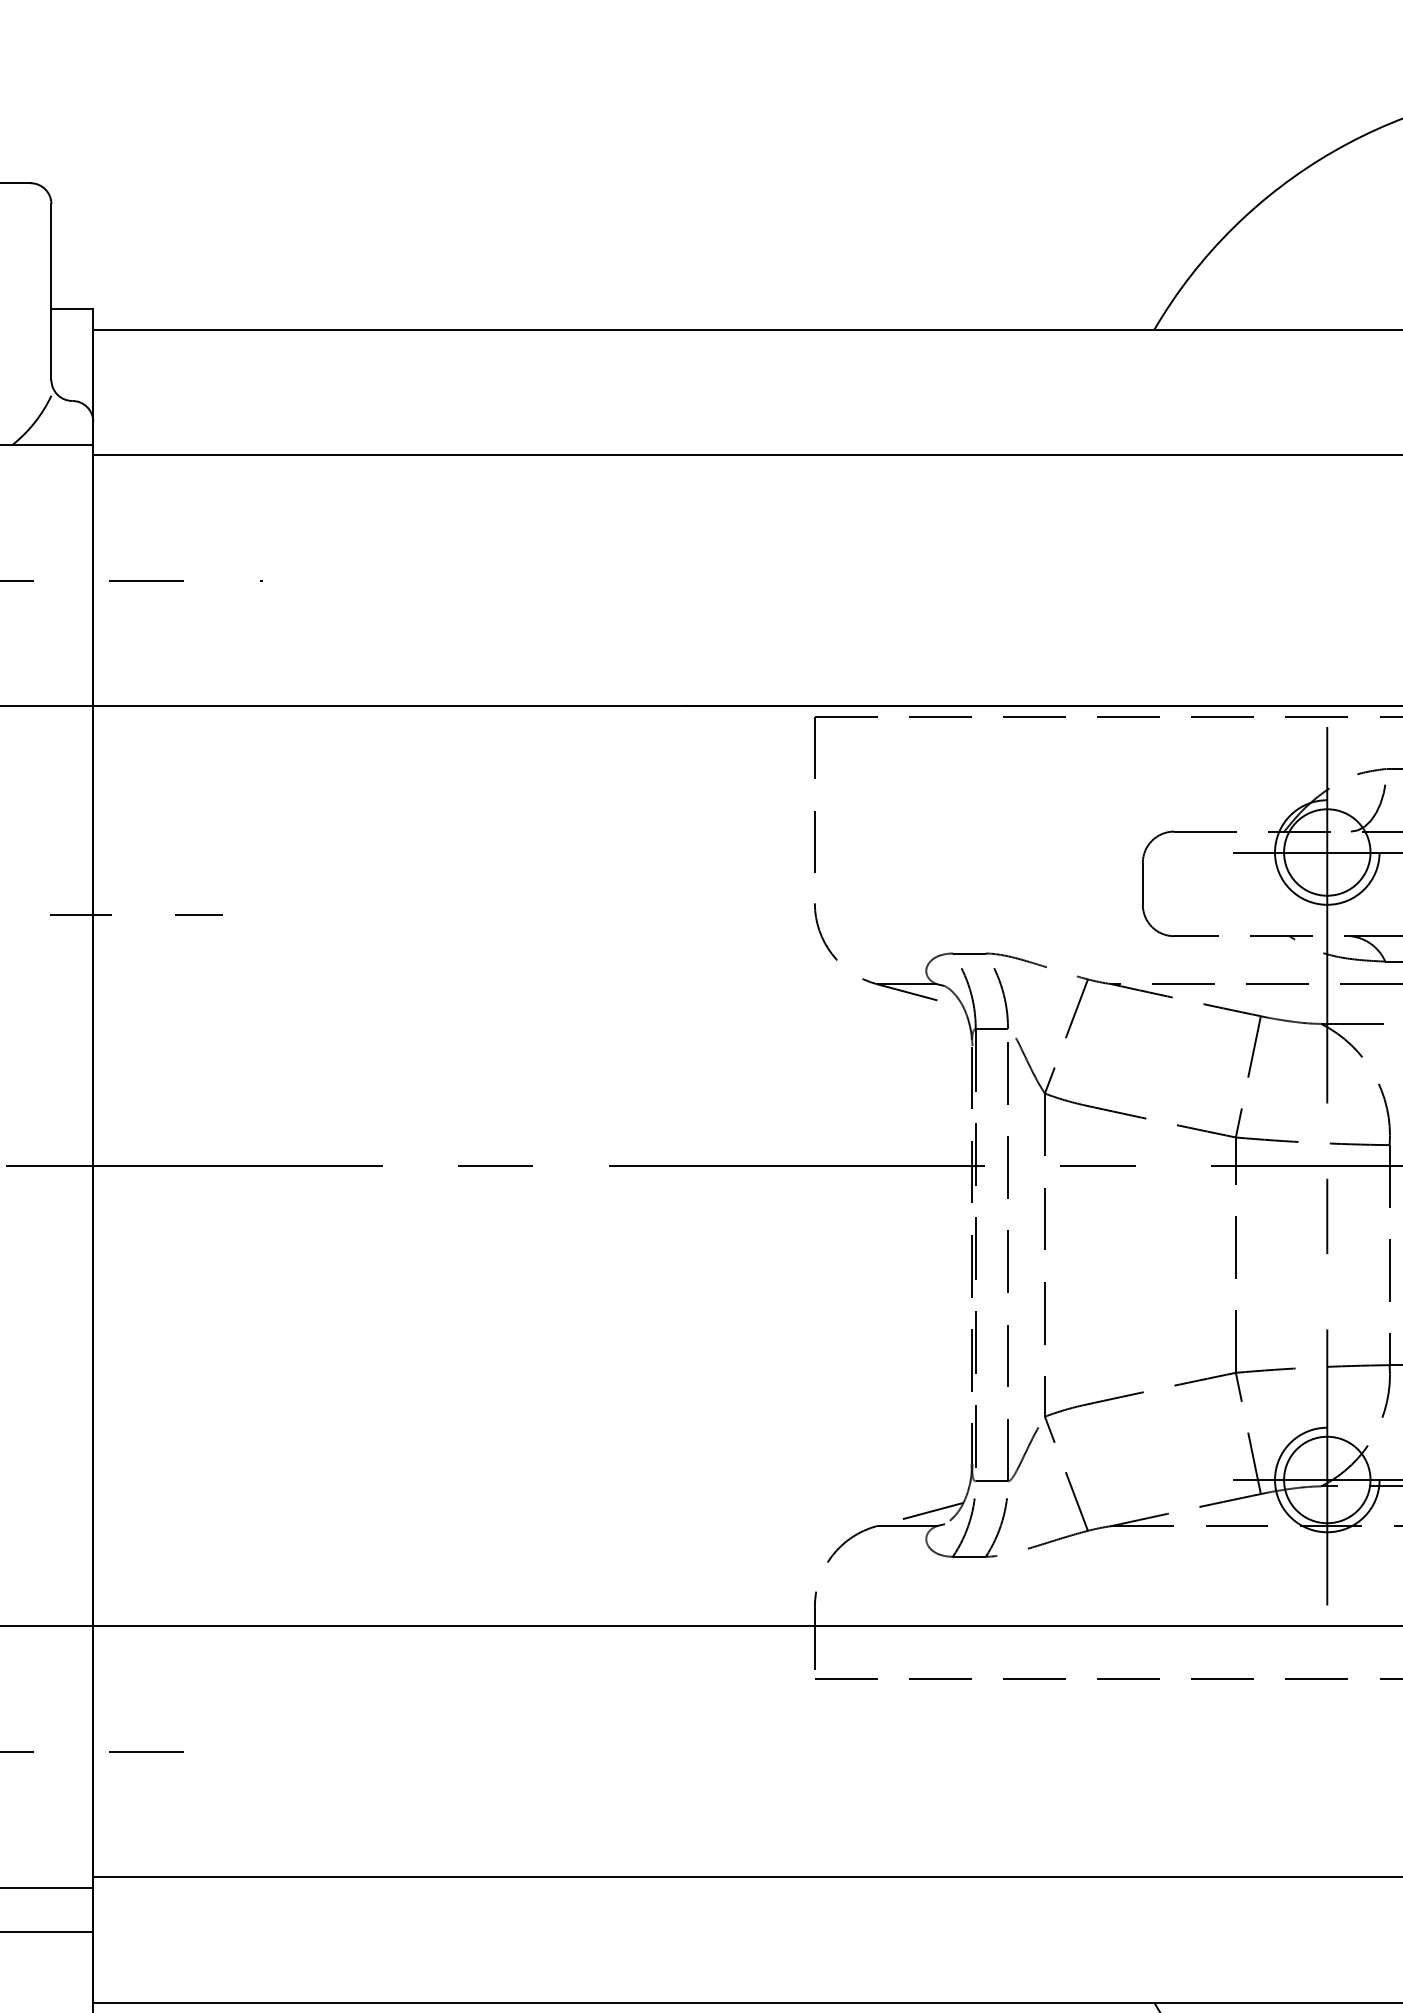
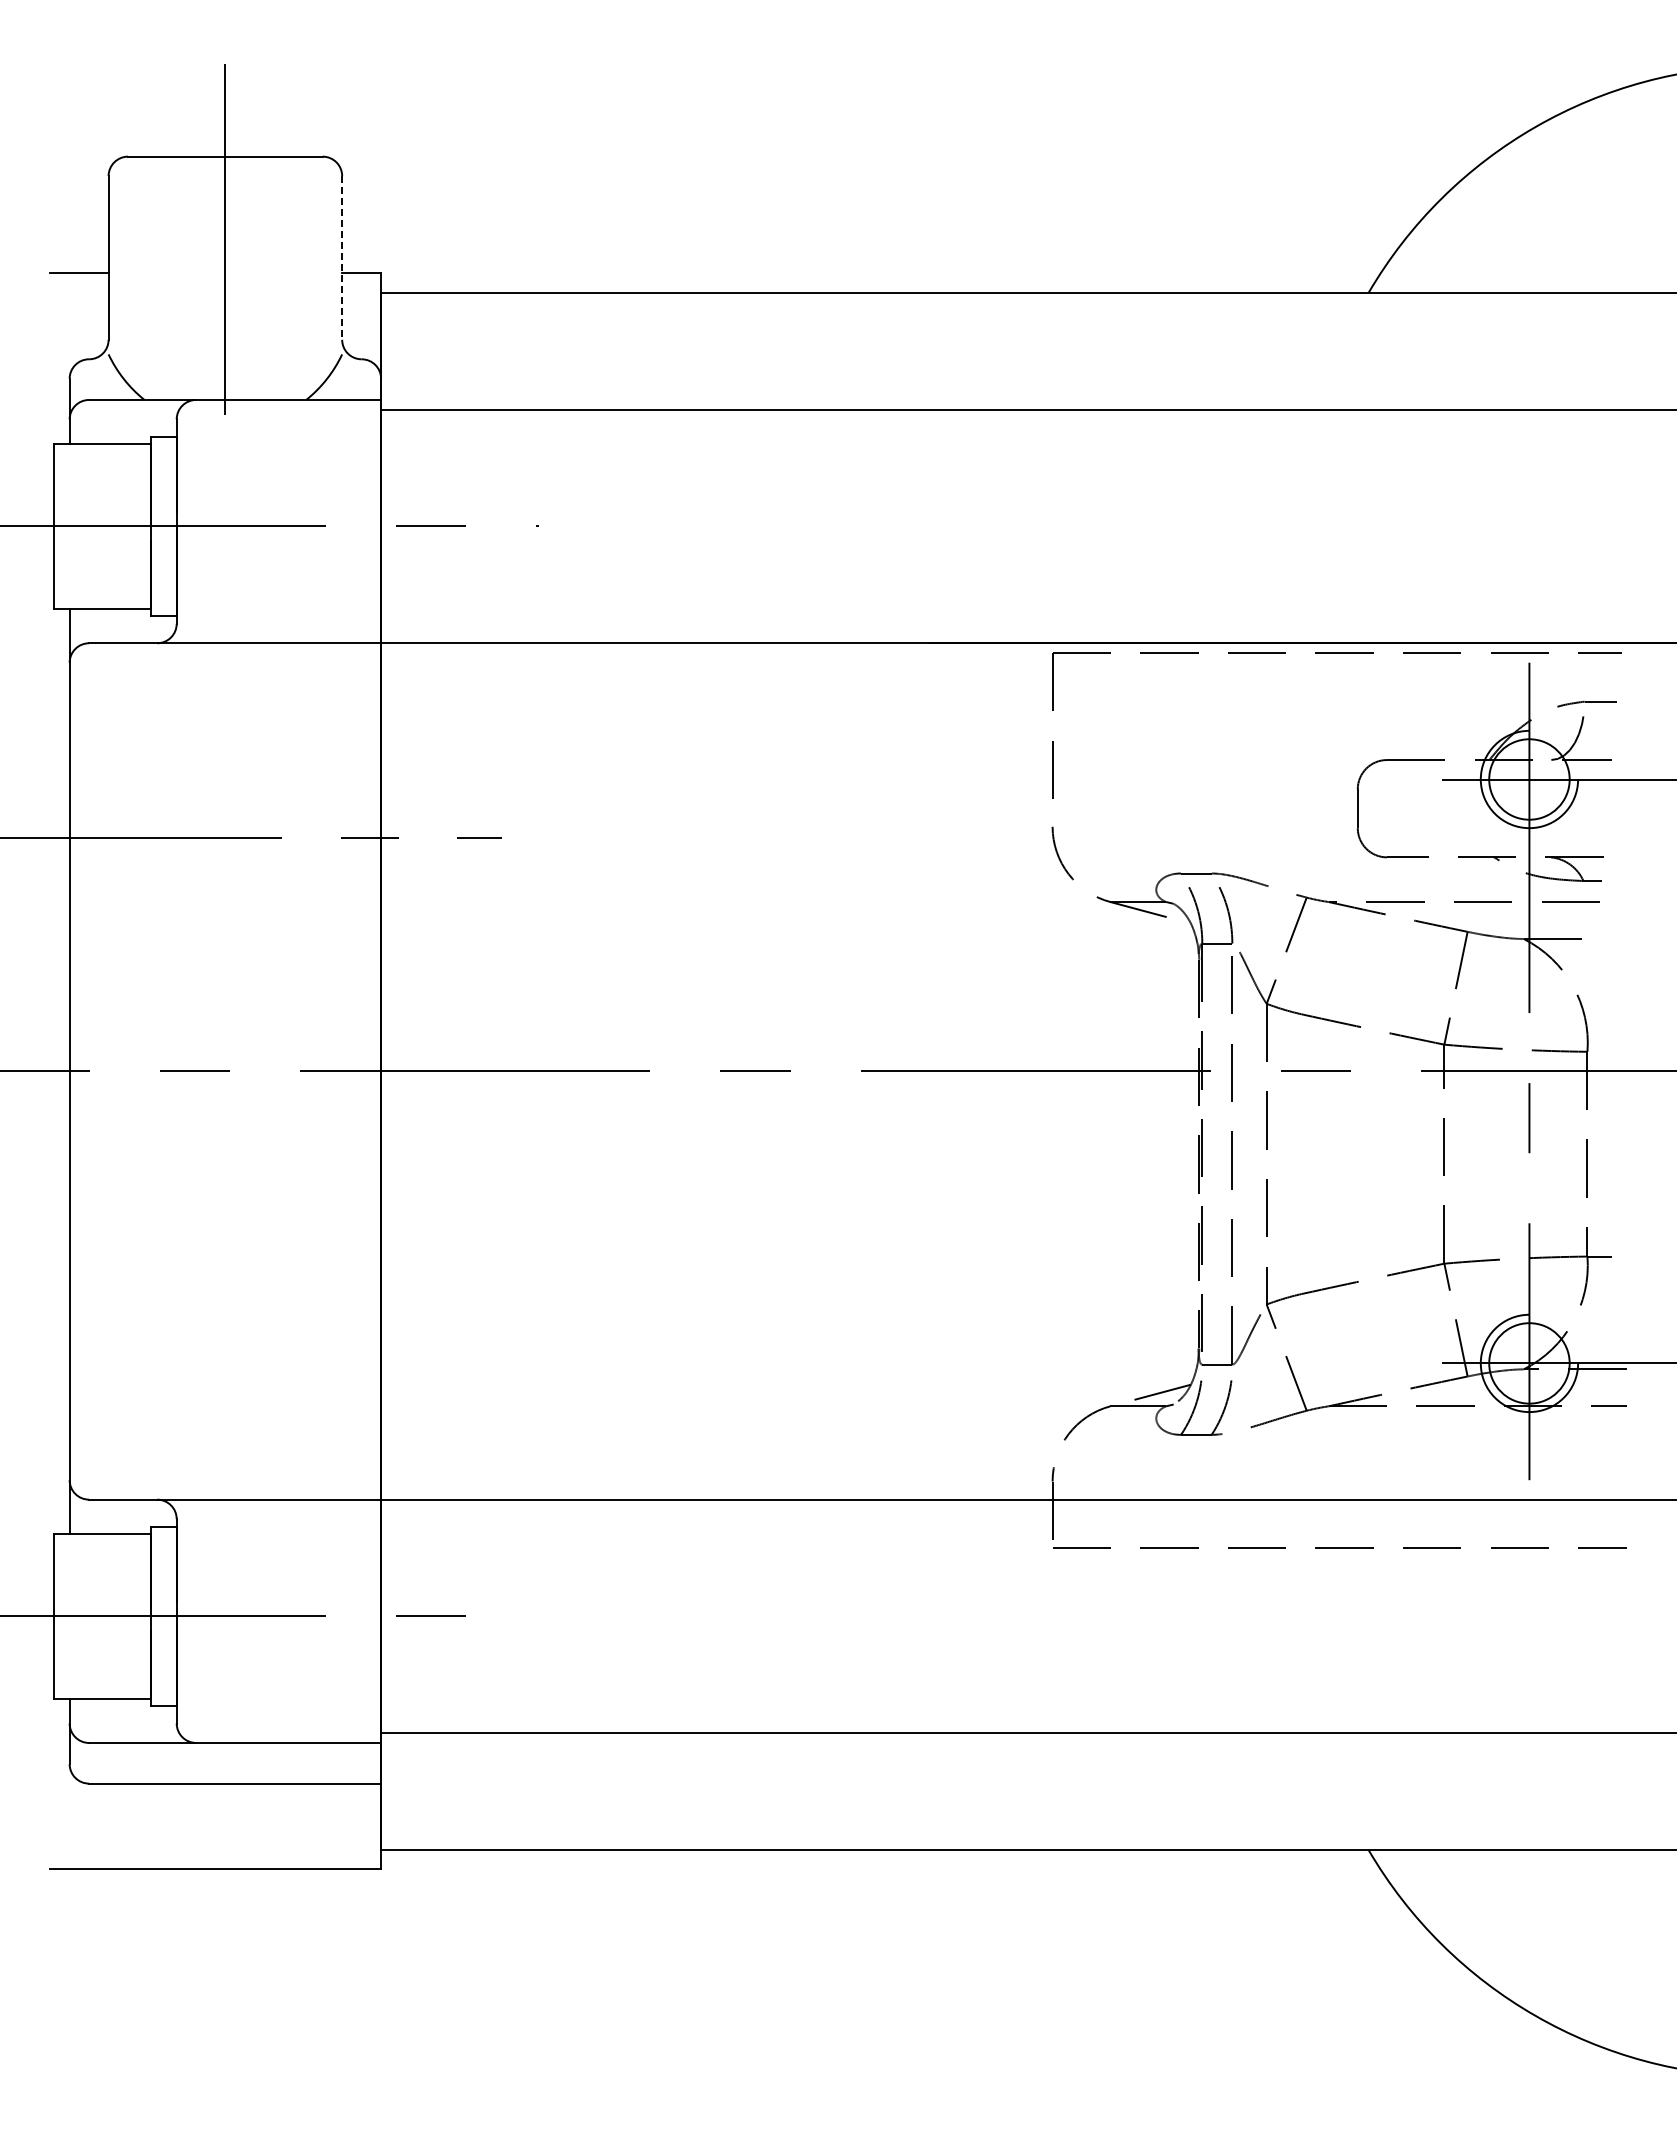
line: (51, 291) -> (342, 257), solid -> dashed

